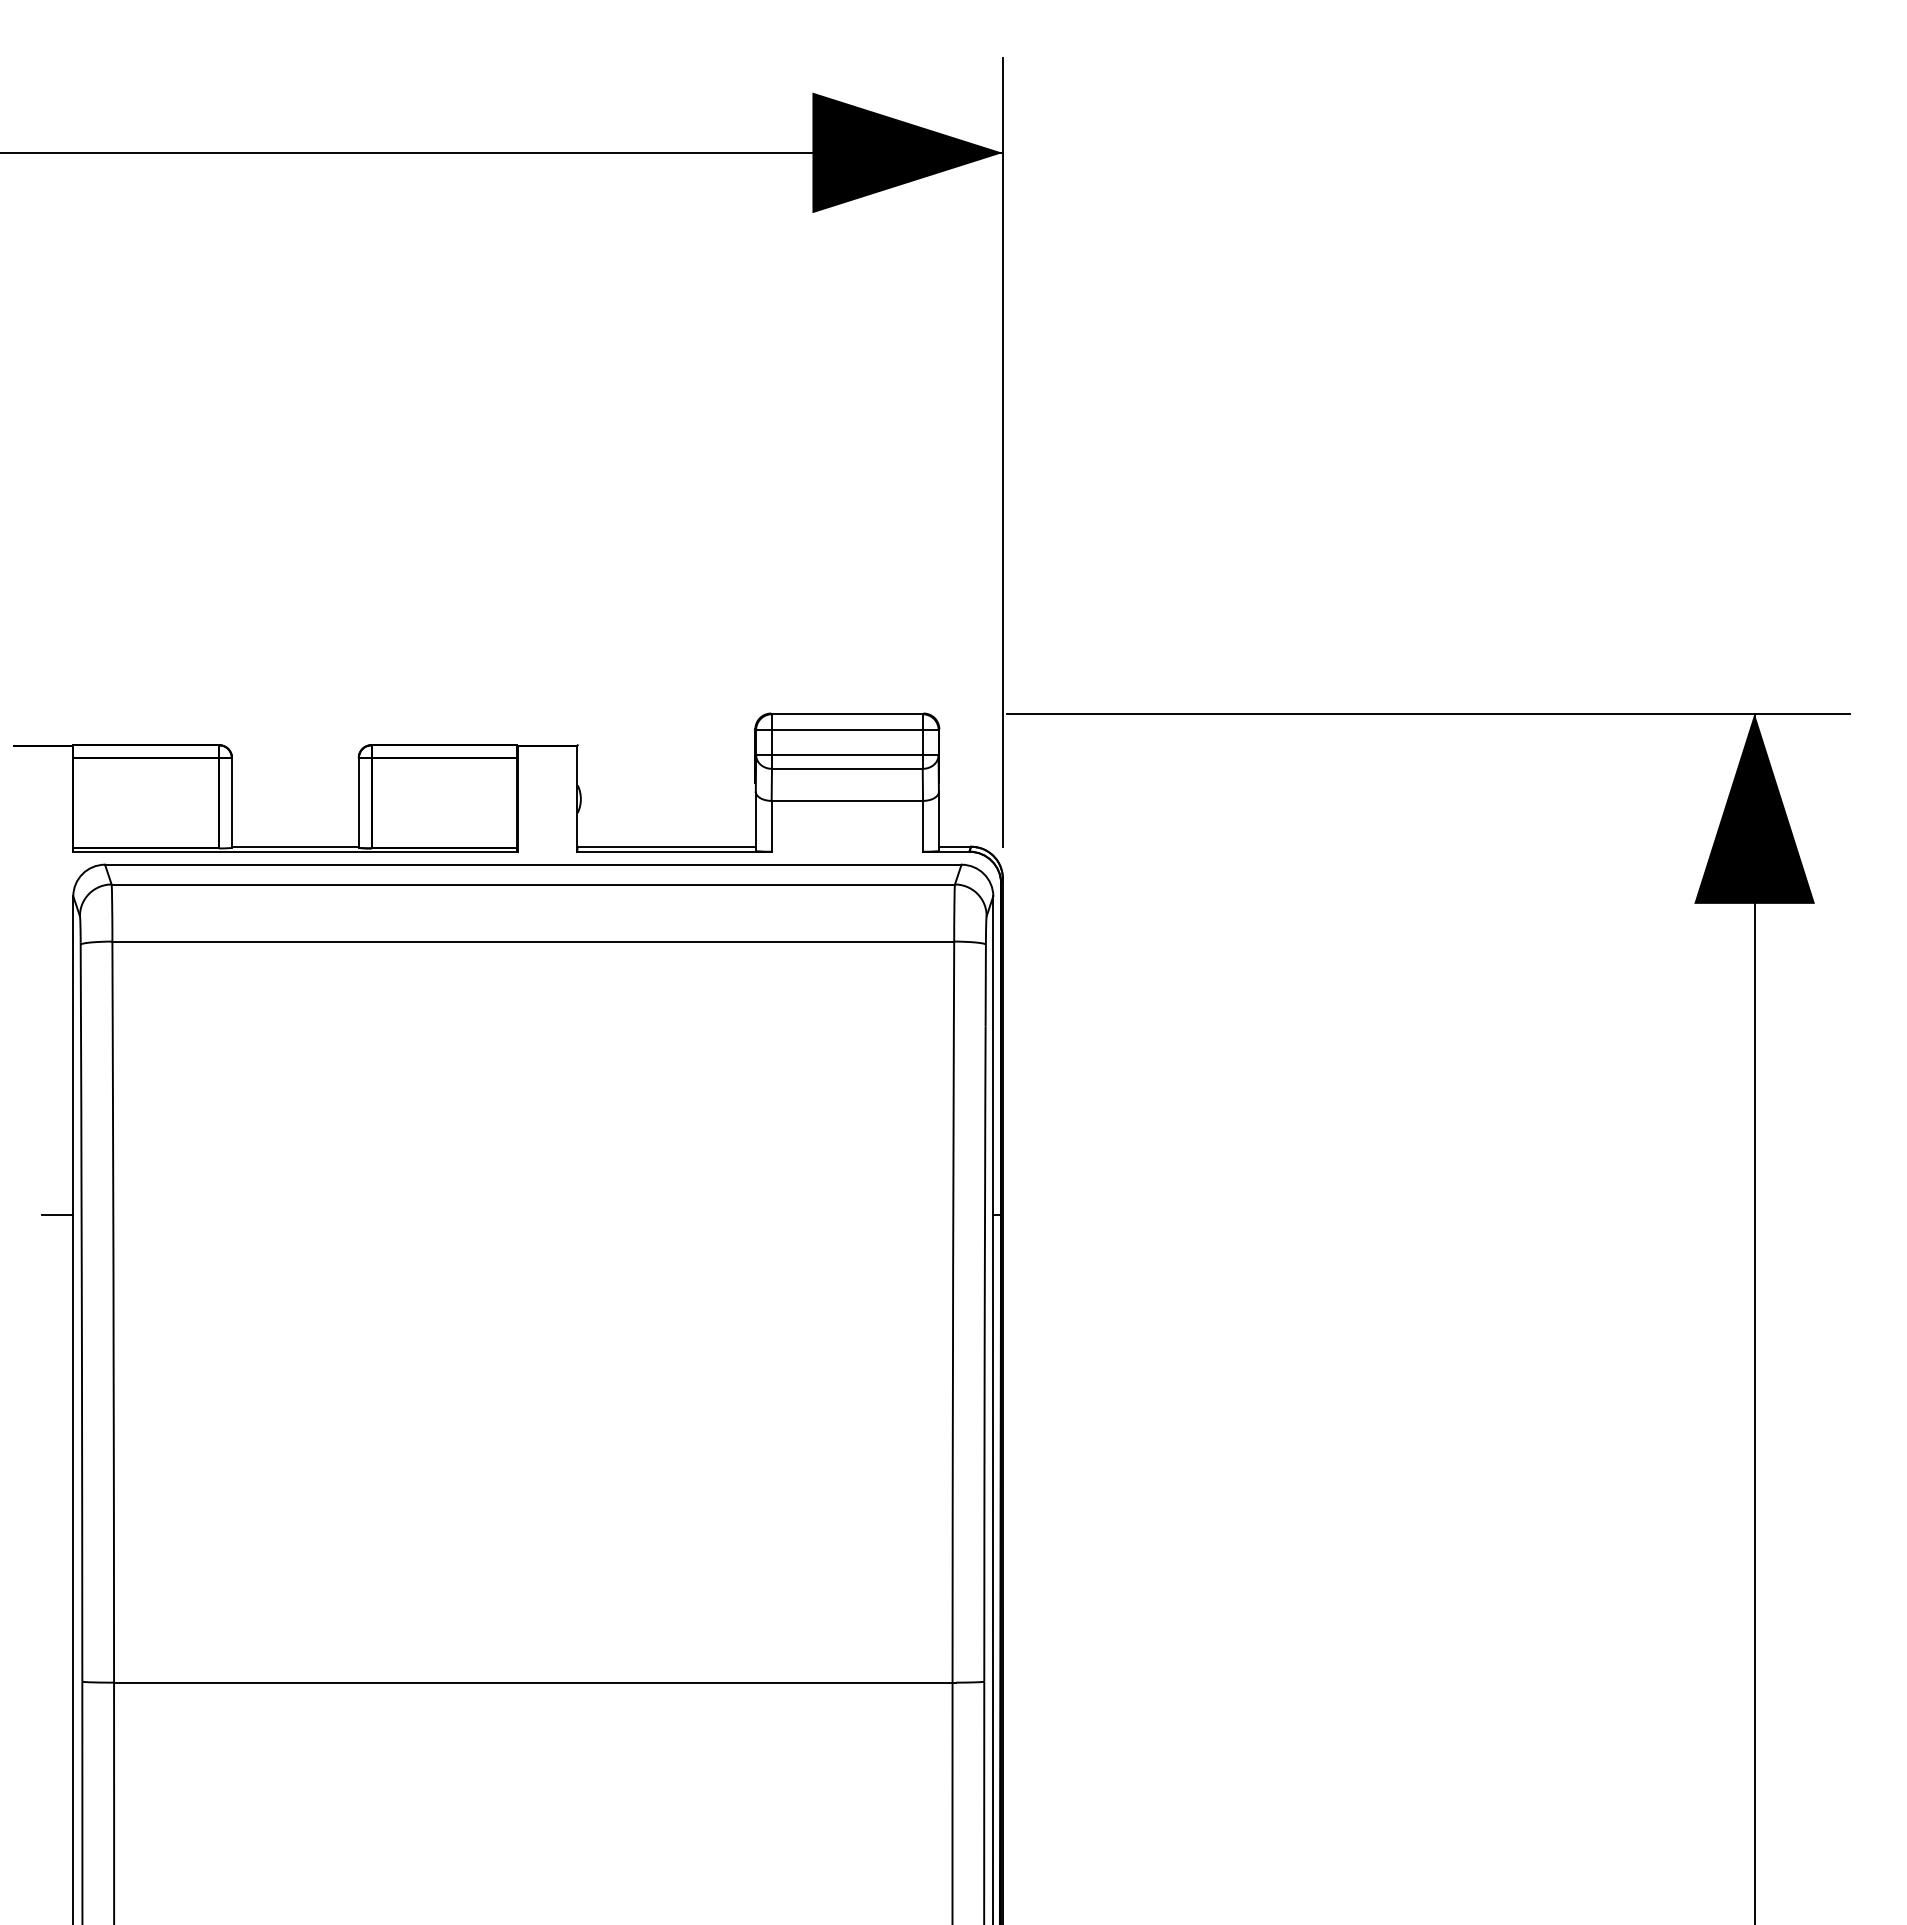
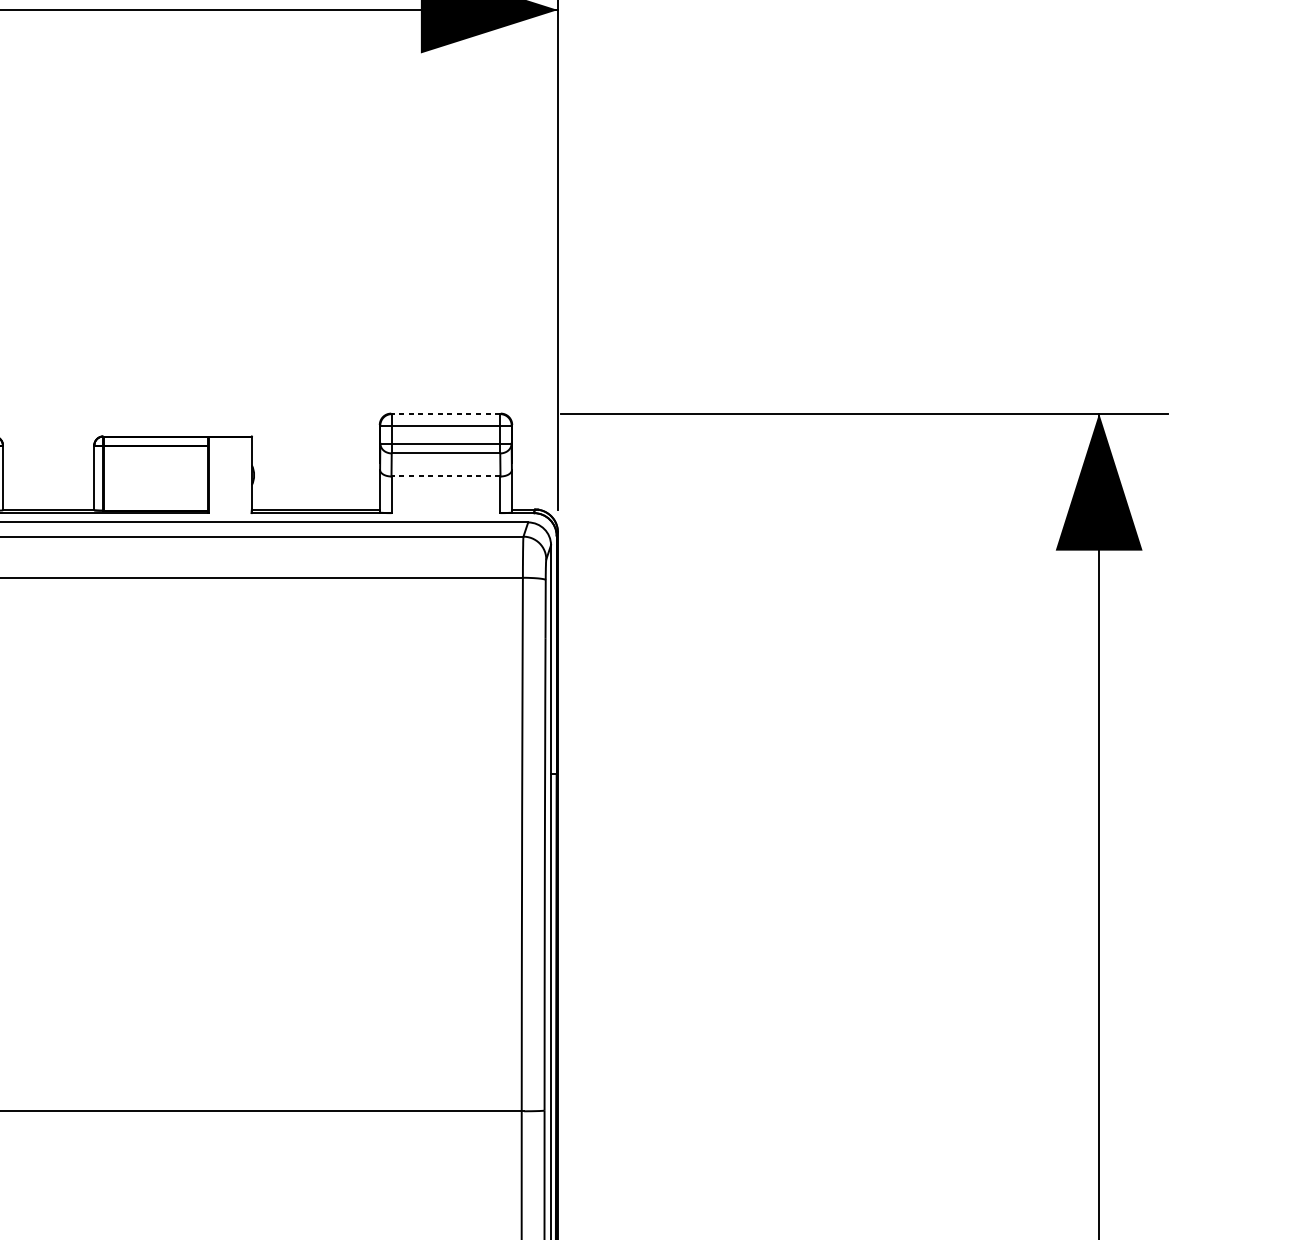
line: (846, 714) -> (445, 414), solid -> dashed
line: (847, 800) -> (446, 476), solid -> dashed

